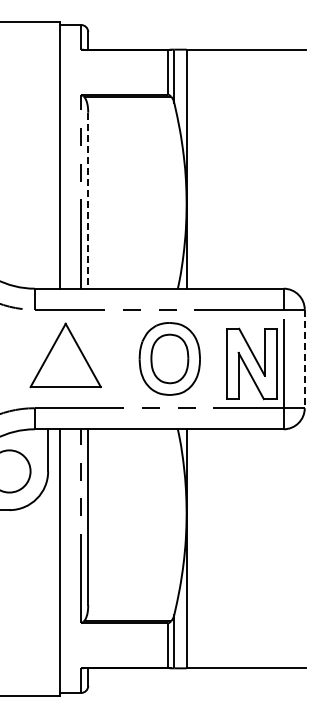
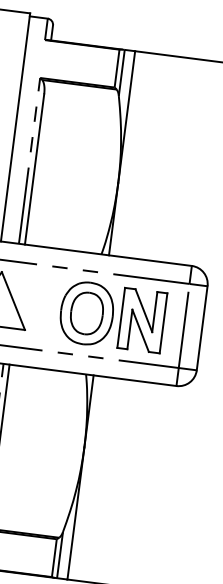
line: (88, 200) -> (34, 169), dashed -> solid
line: (304, 359) -> (201, 328), dashed -> solid
part: (251, 363) -> (142, 320), moved

